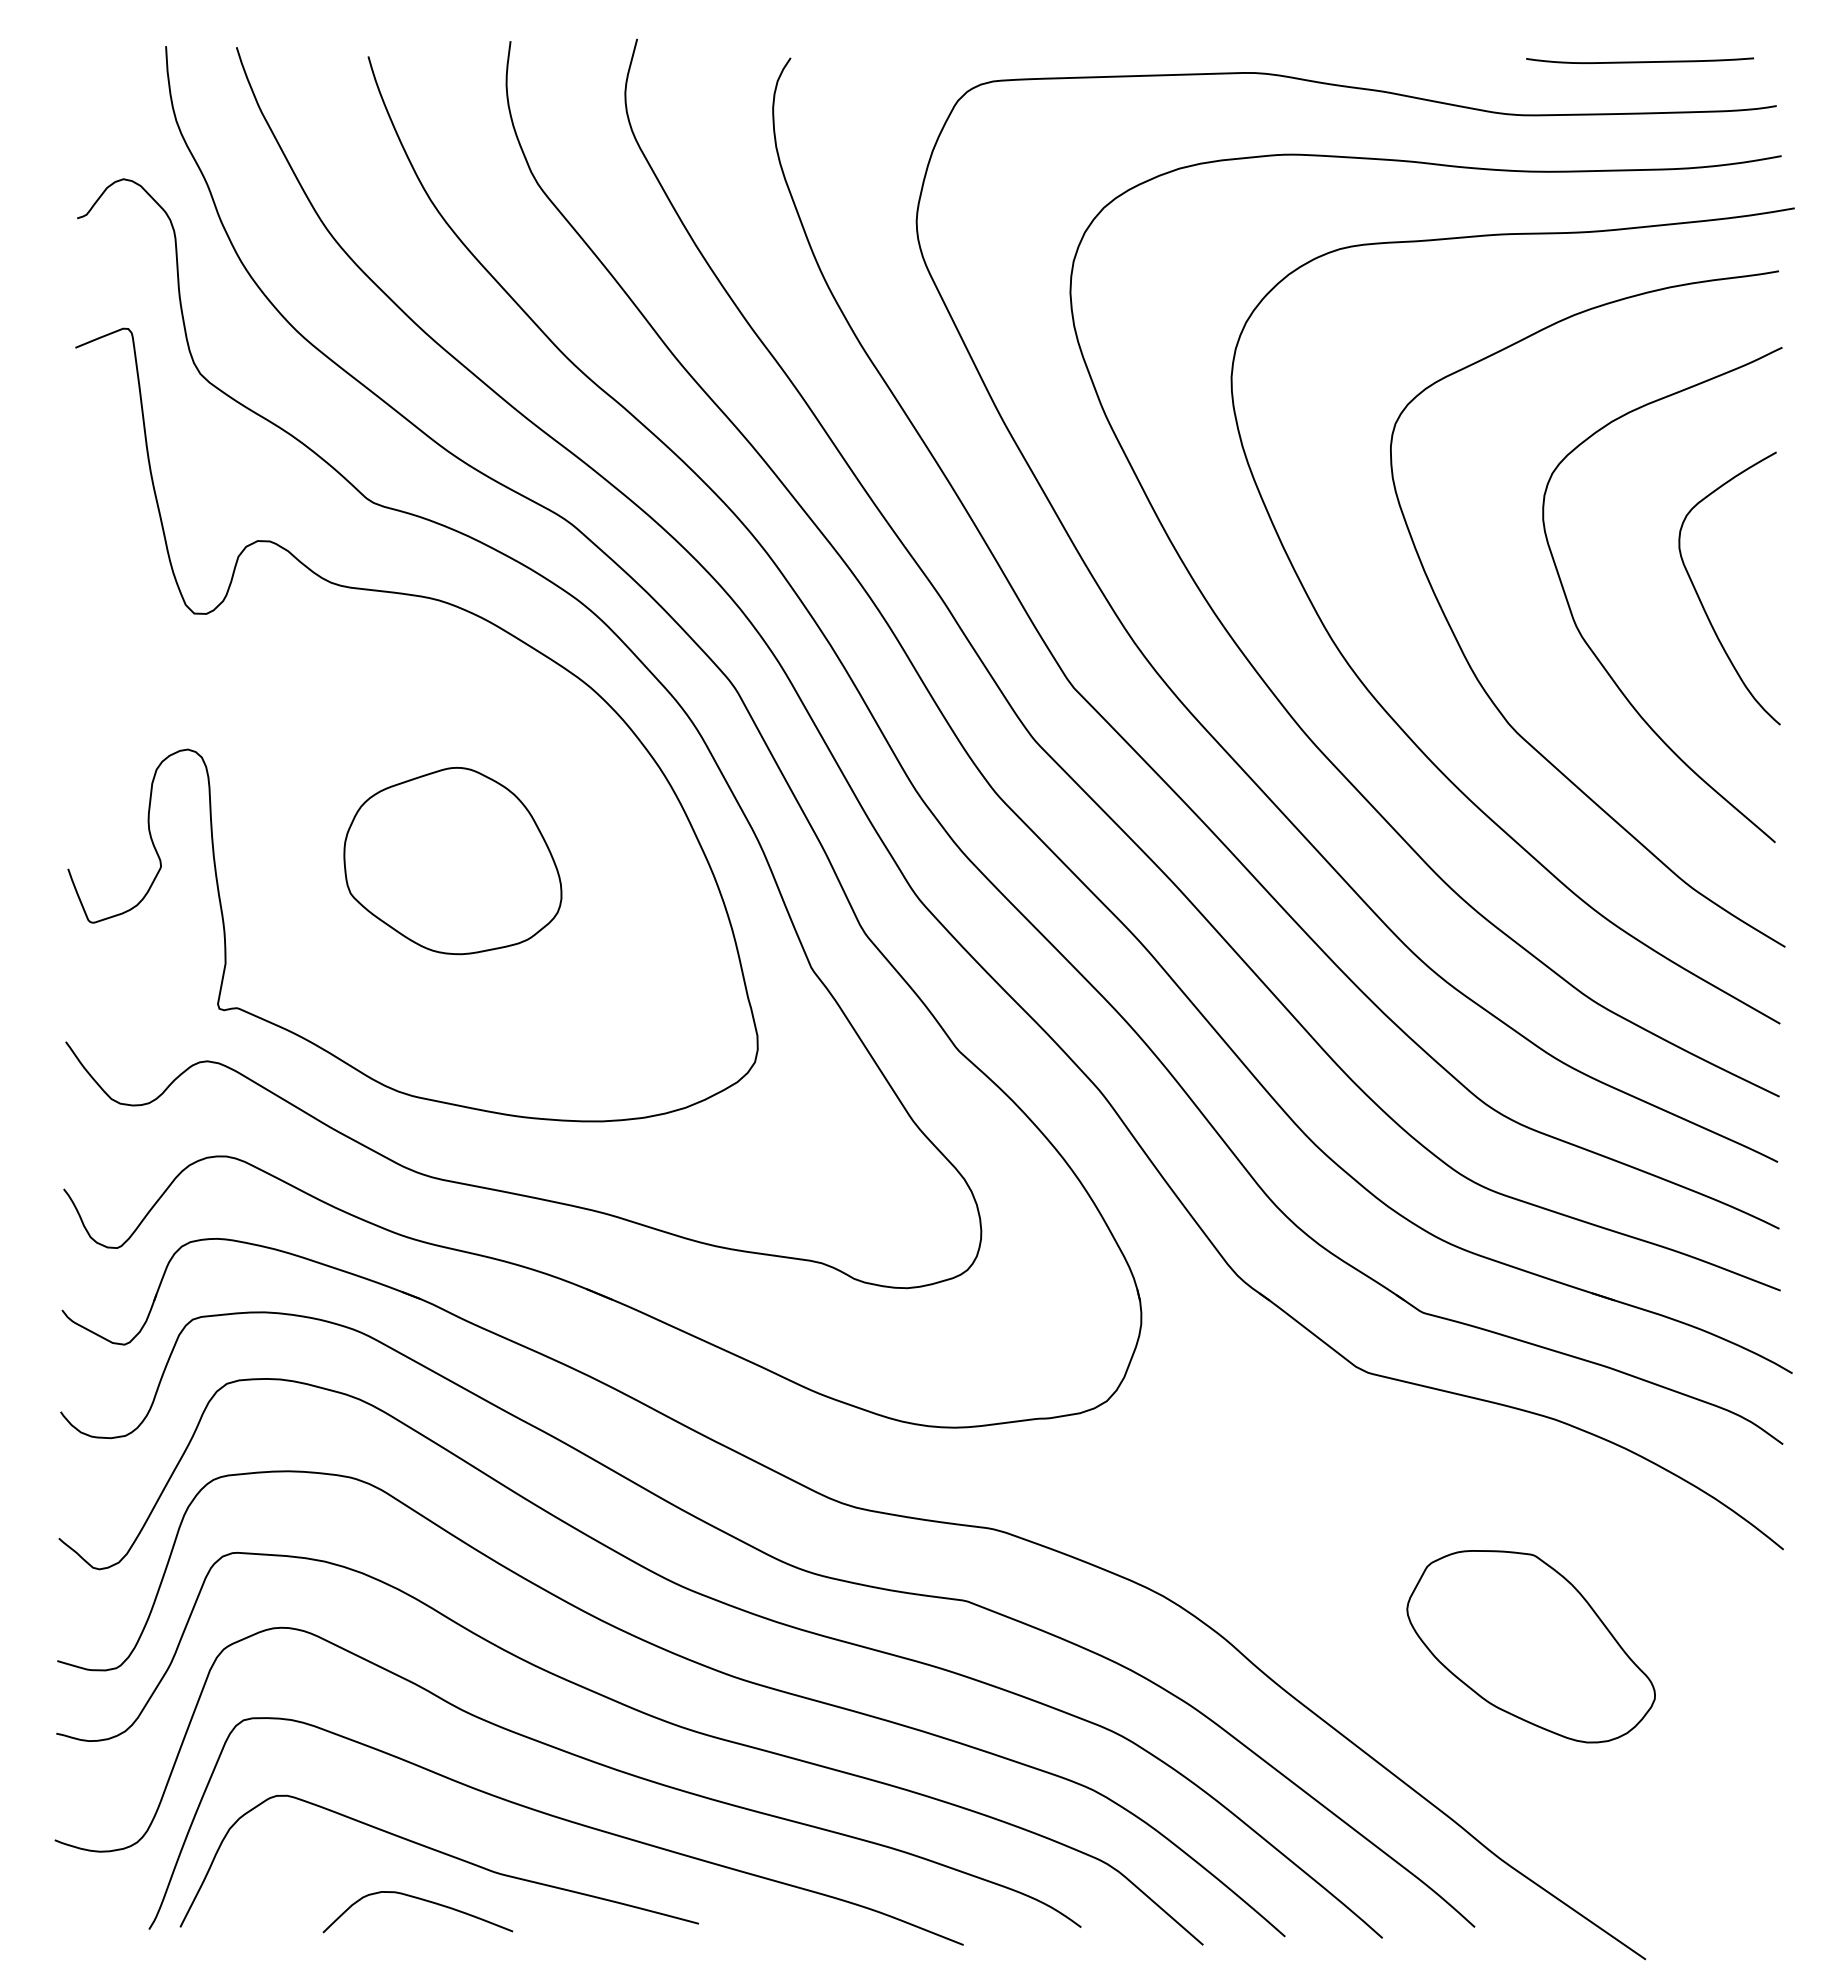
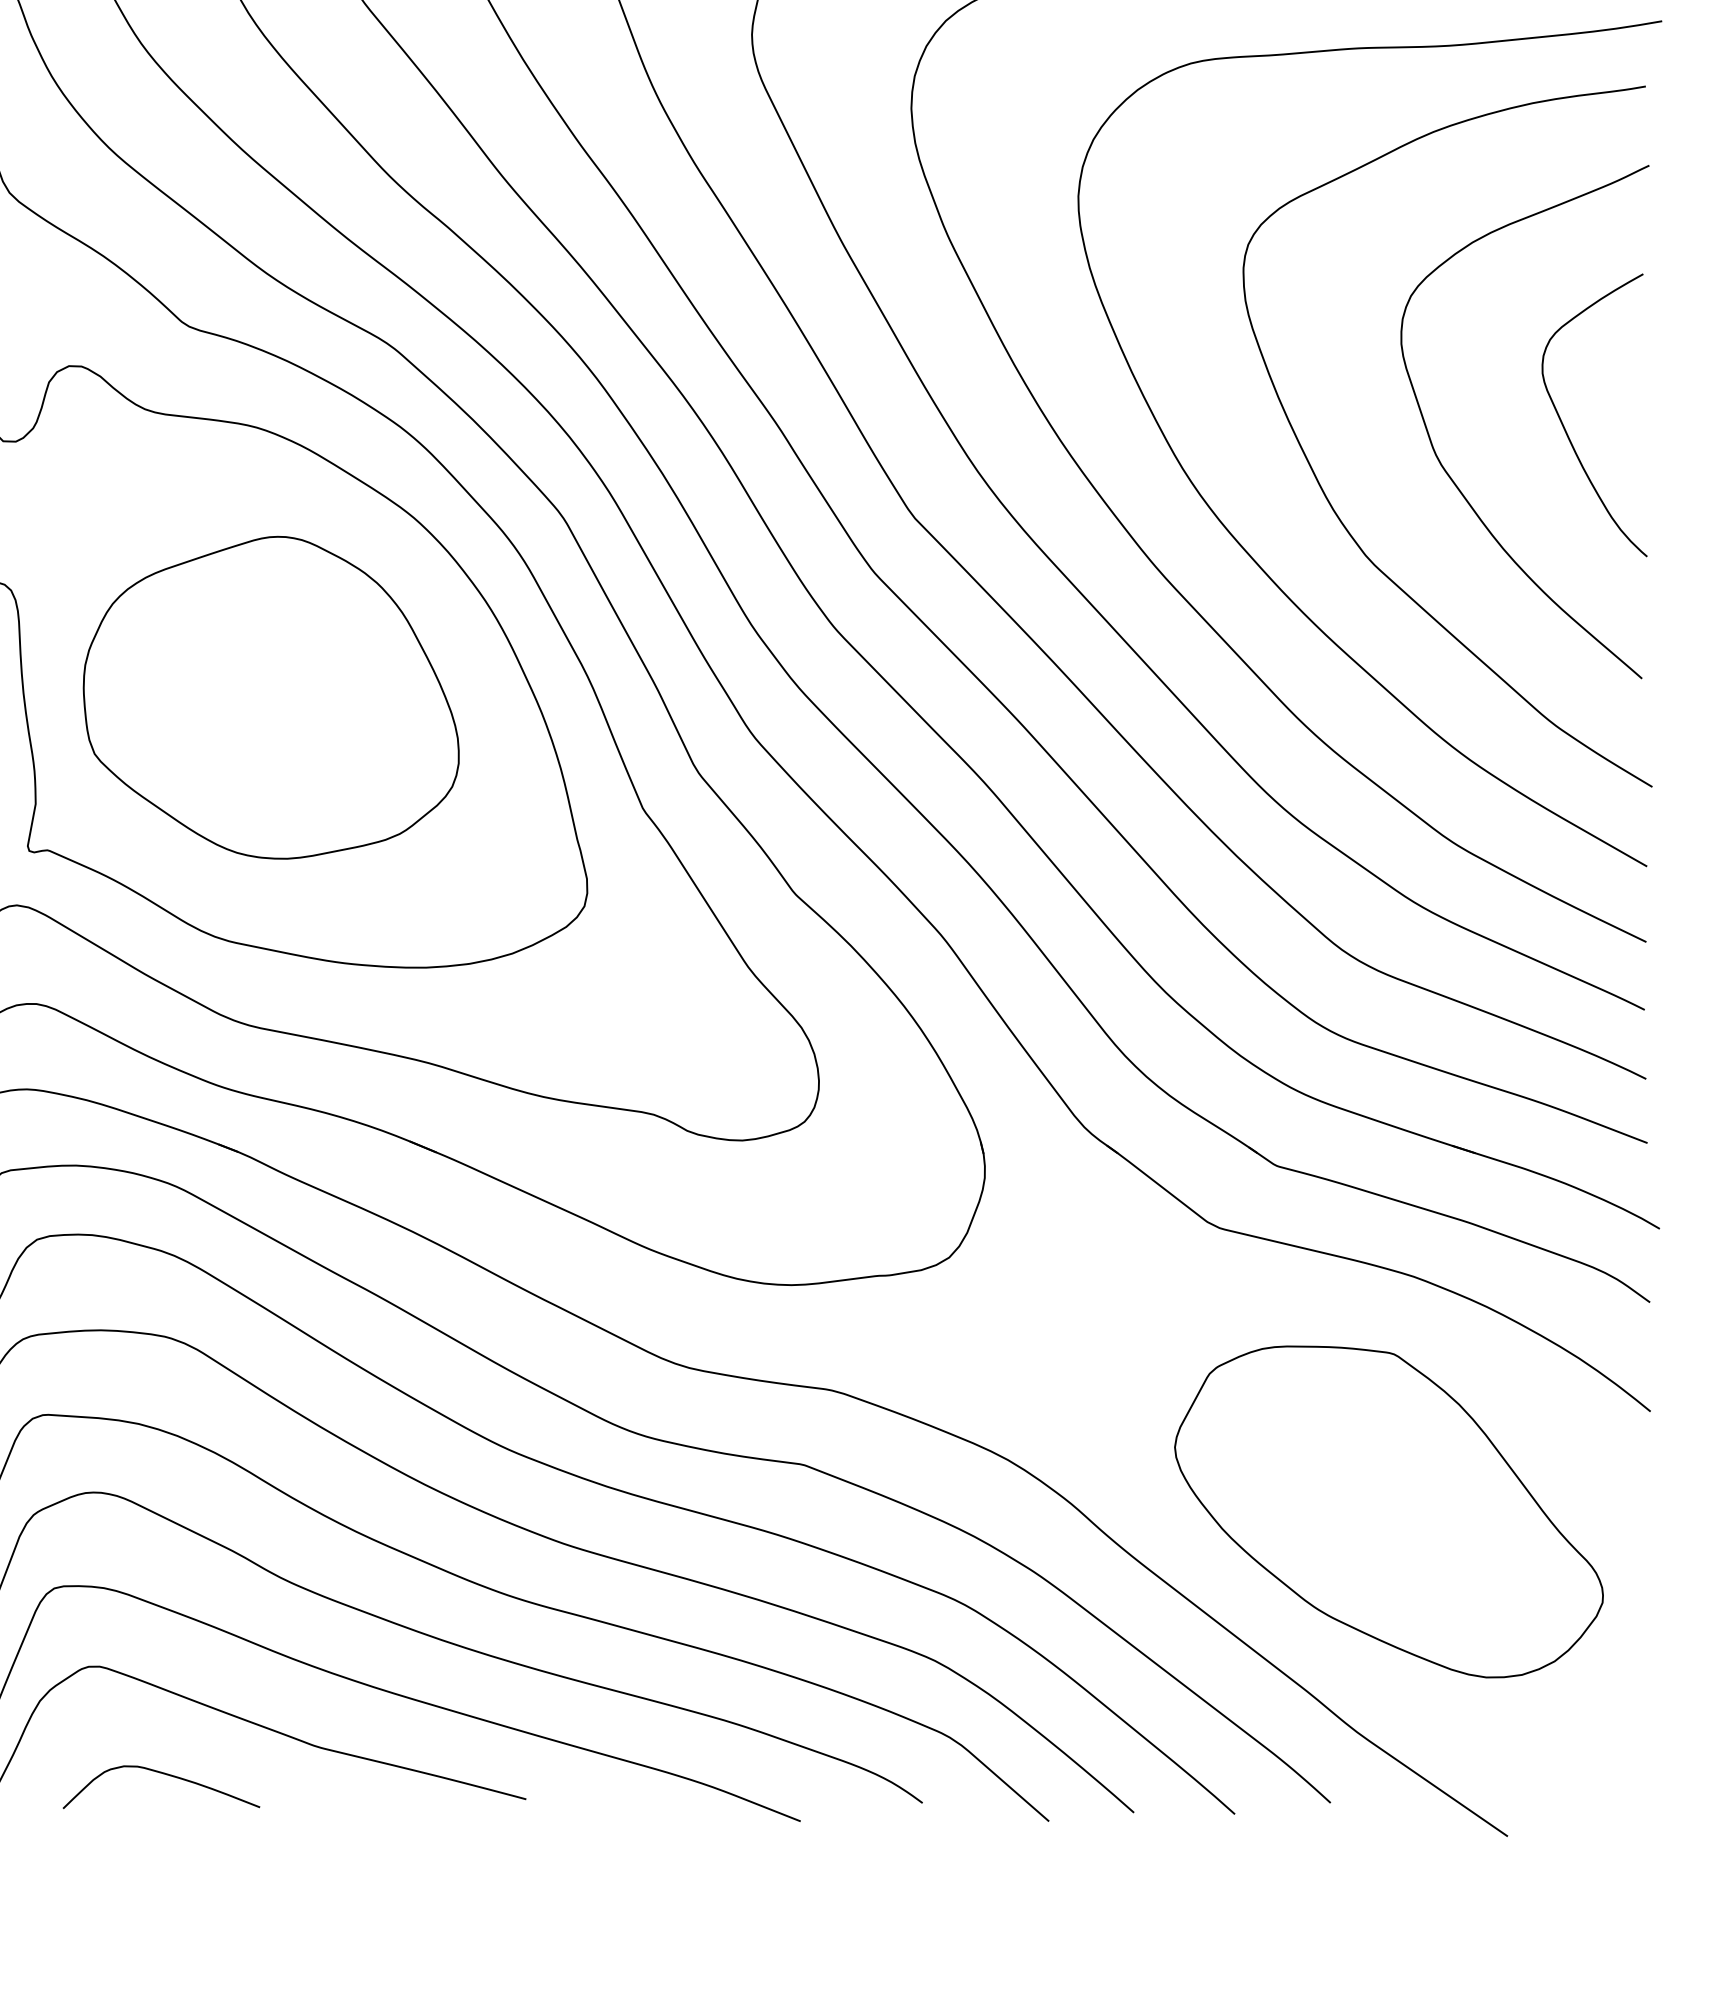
part: (452, 860) -> (270, 697), size x1.67
part: (1530, 1646) -> (1388, 1511), size x1.67
curve: (421, 1900) -> (165, 1775), moved

